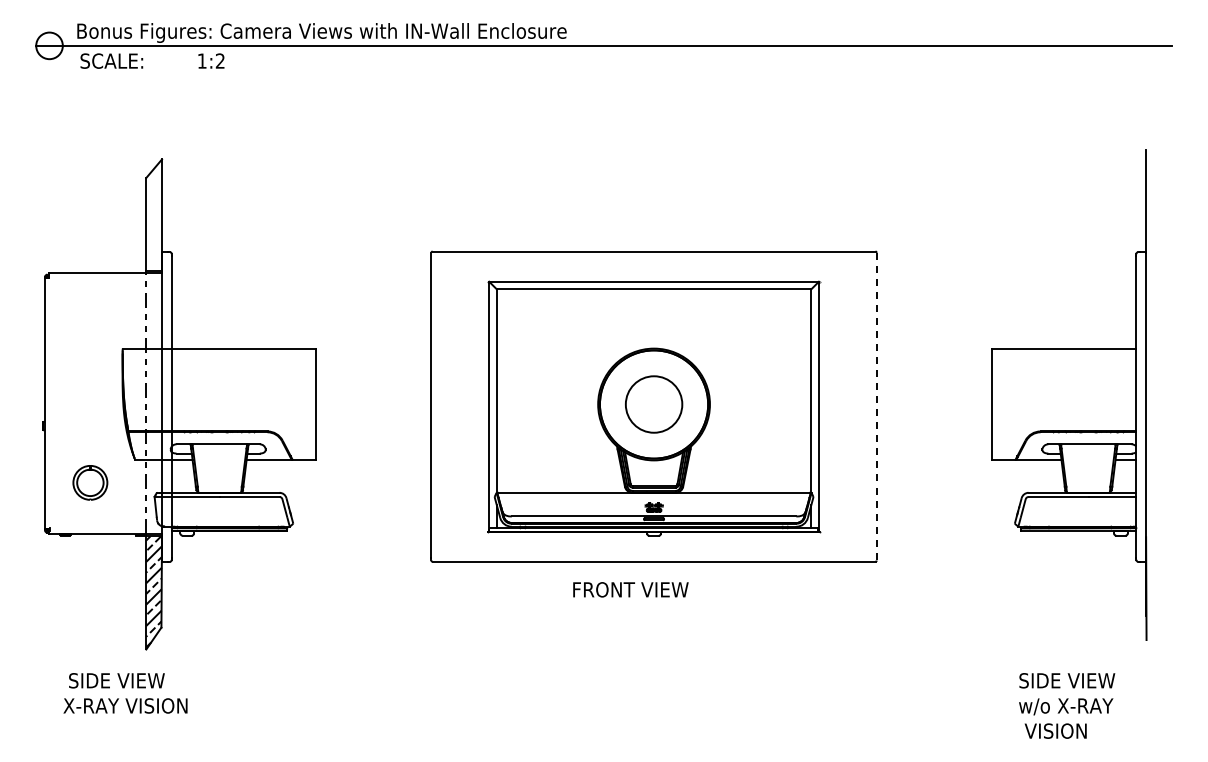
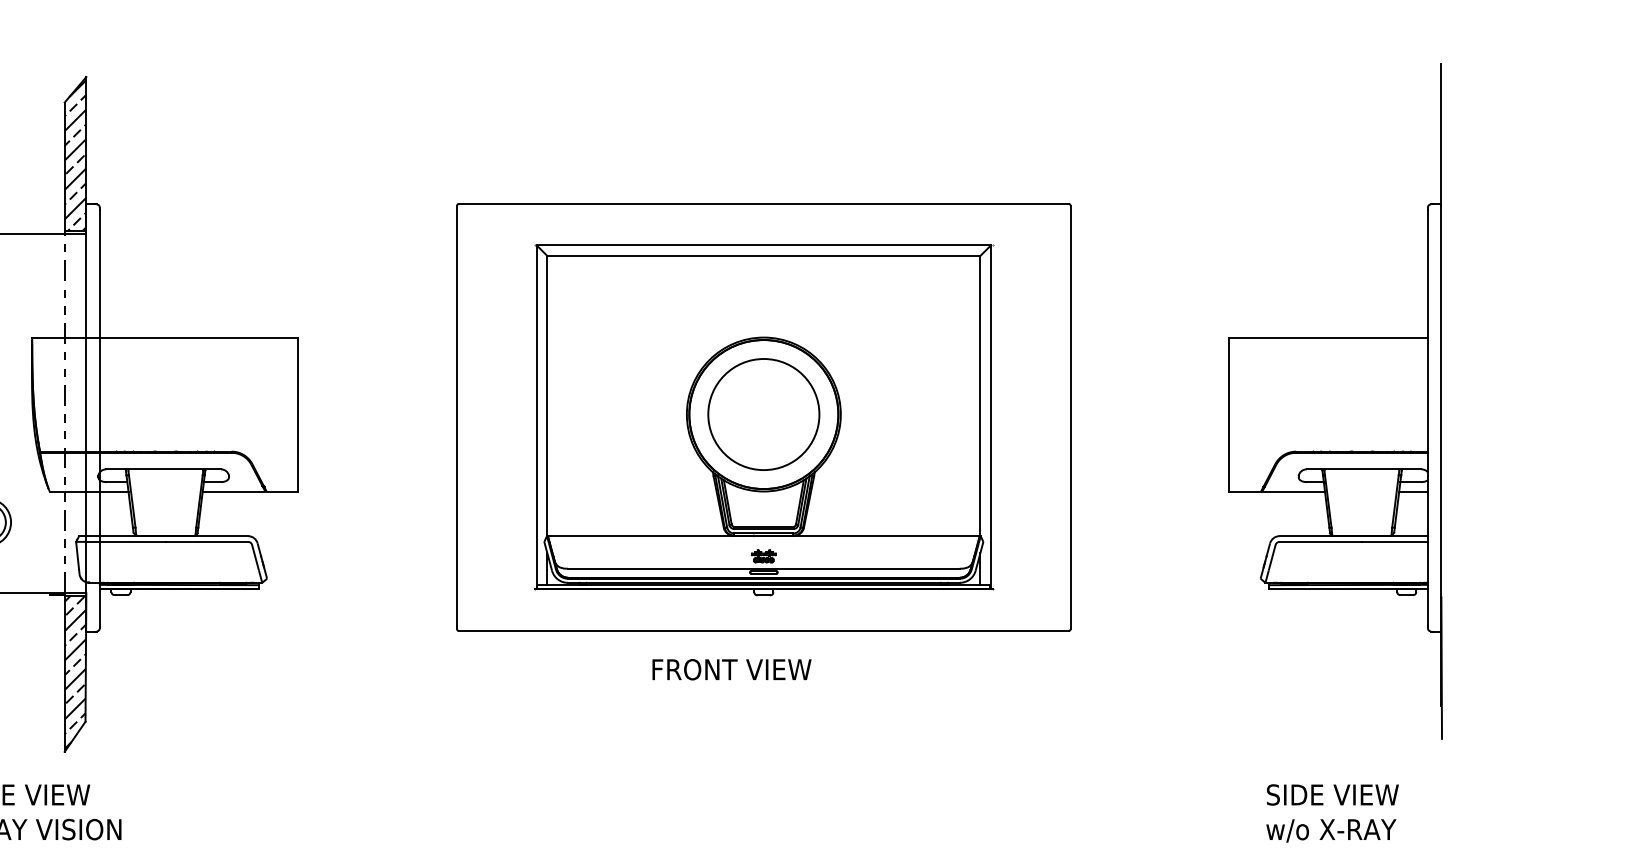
hatch: (154, 215) -> (75, 154), added
circle: (653, 404) -> (763, 414), size x1.43
line: (876, 406) -> (1070, 417), dashed -> solid

